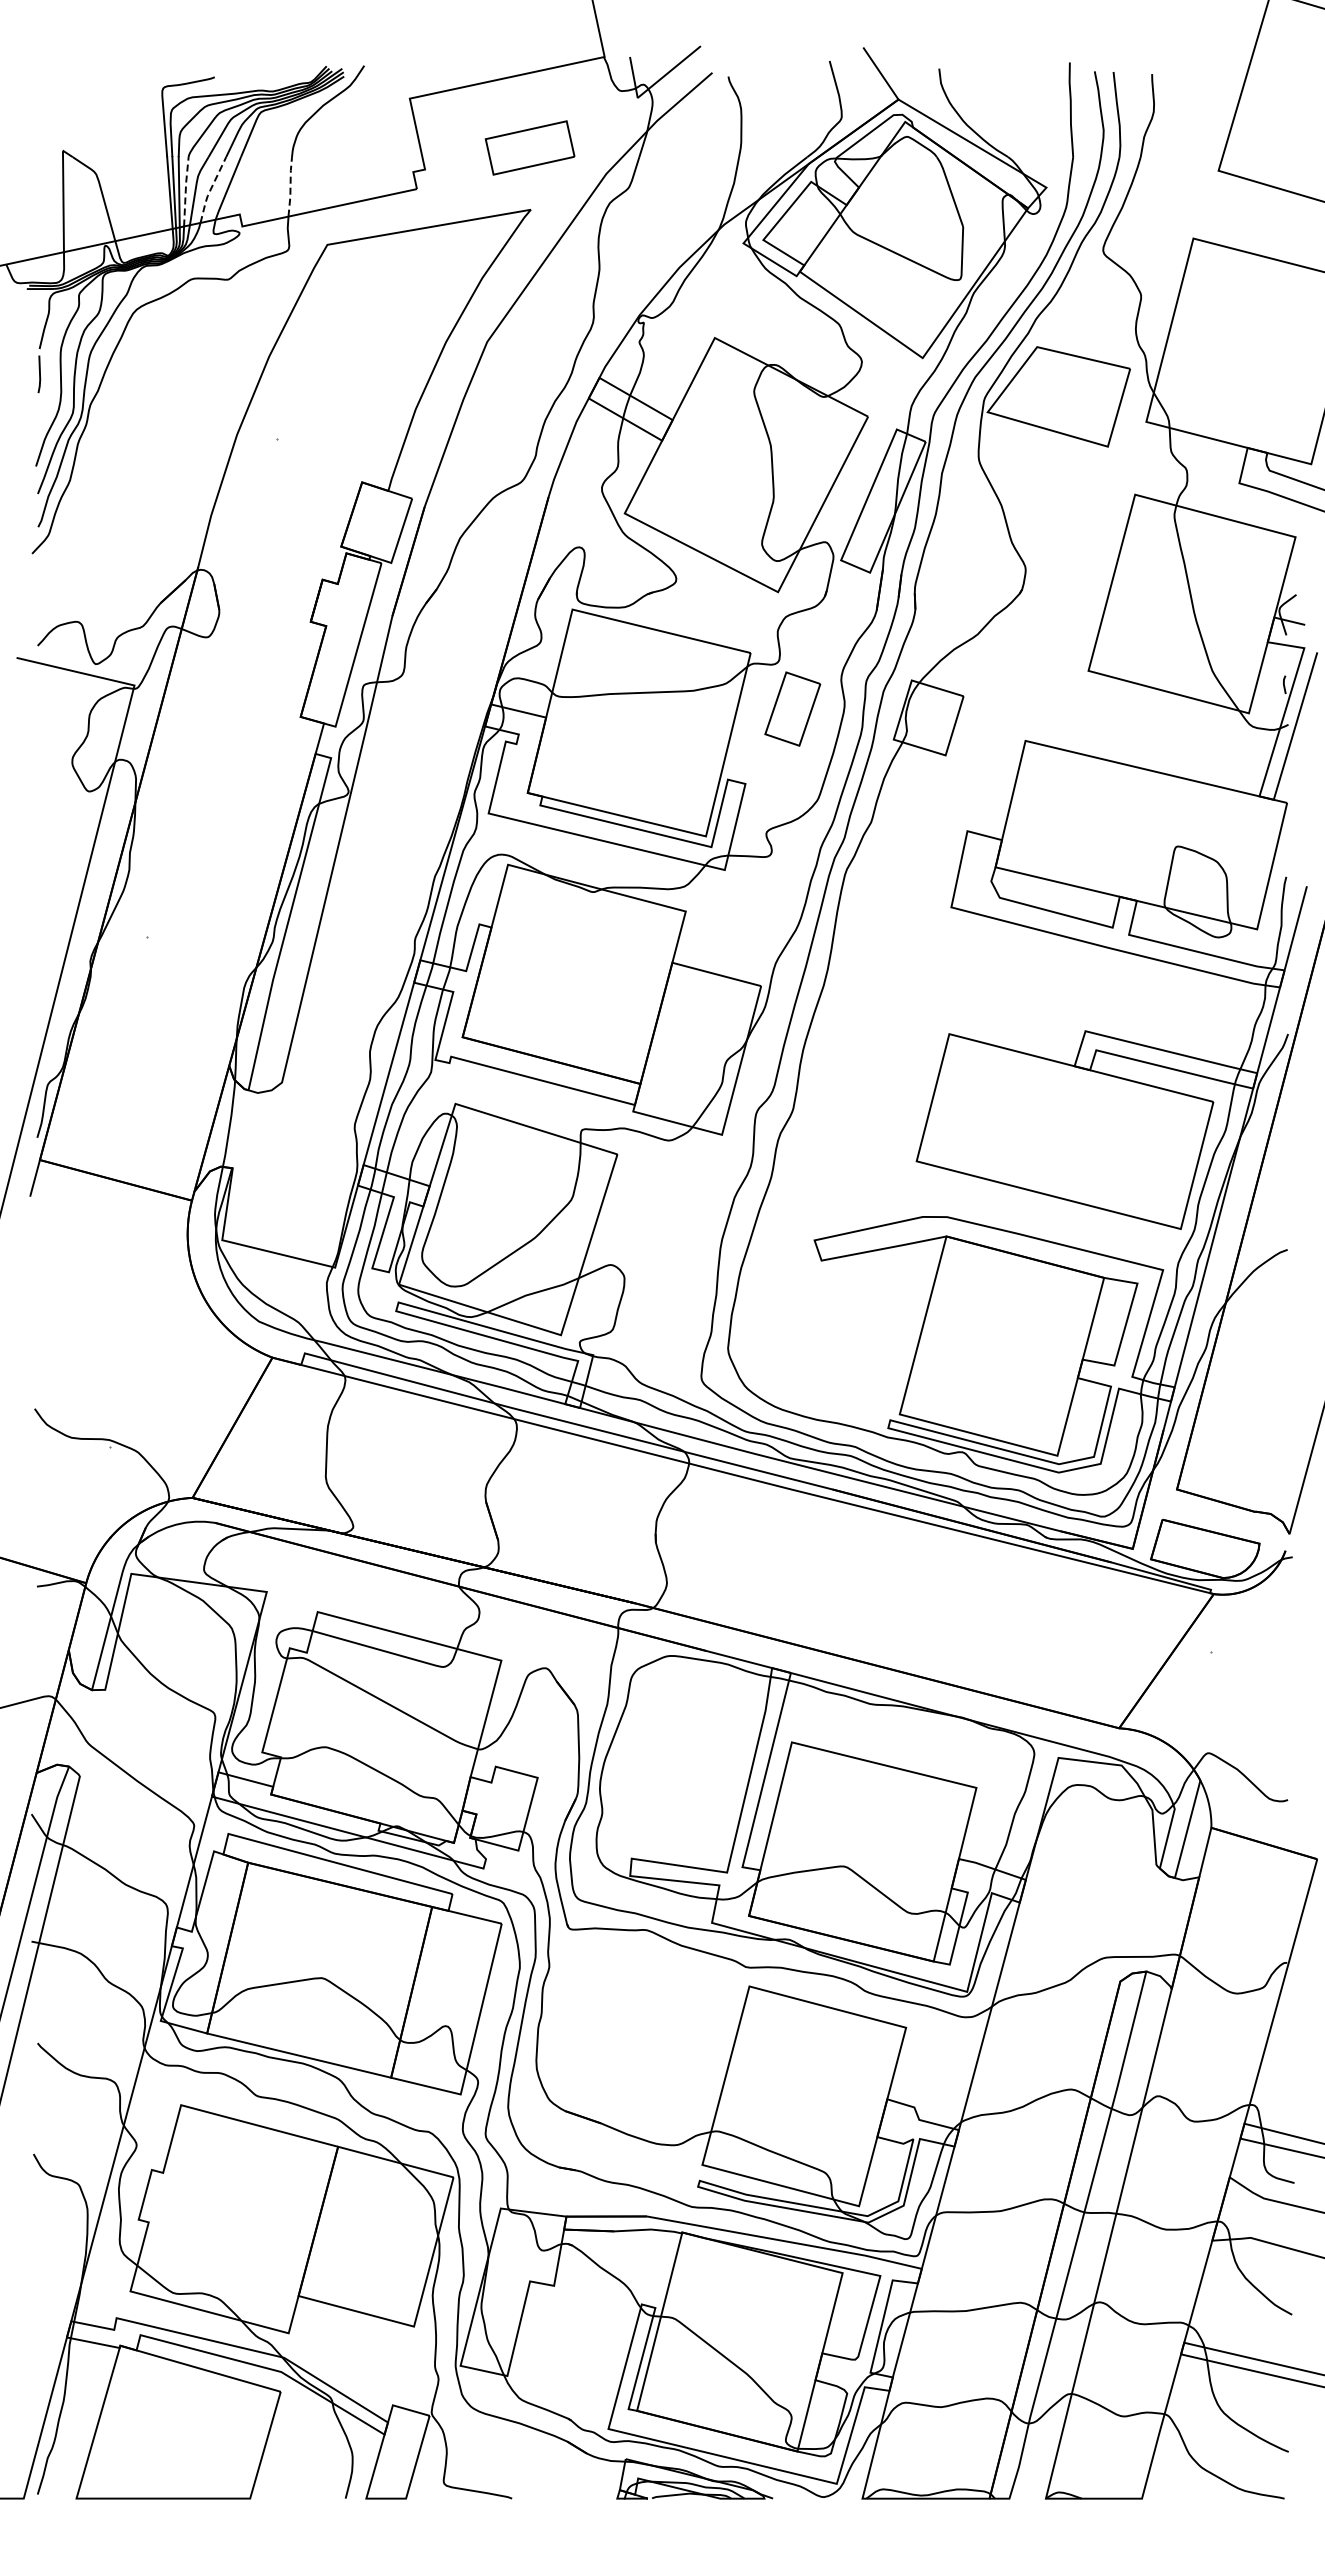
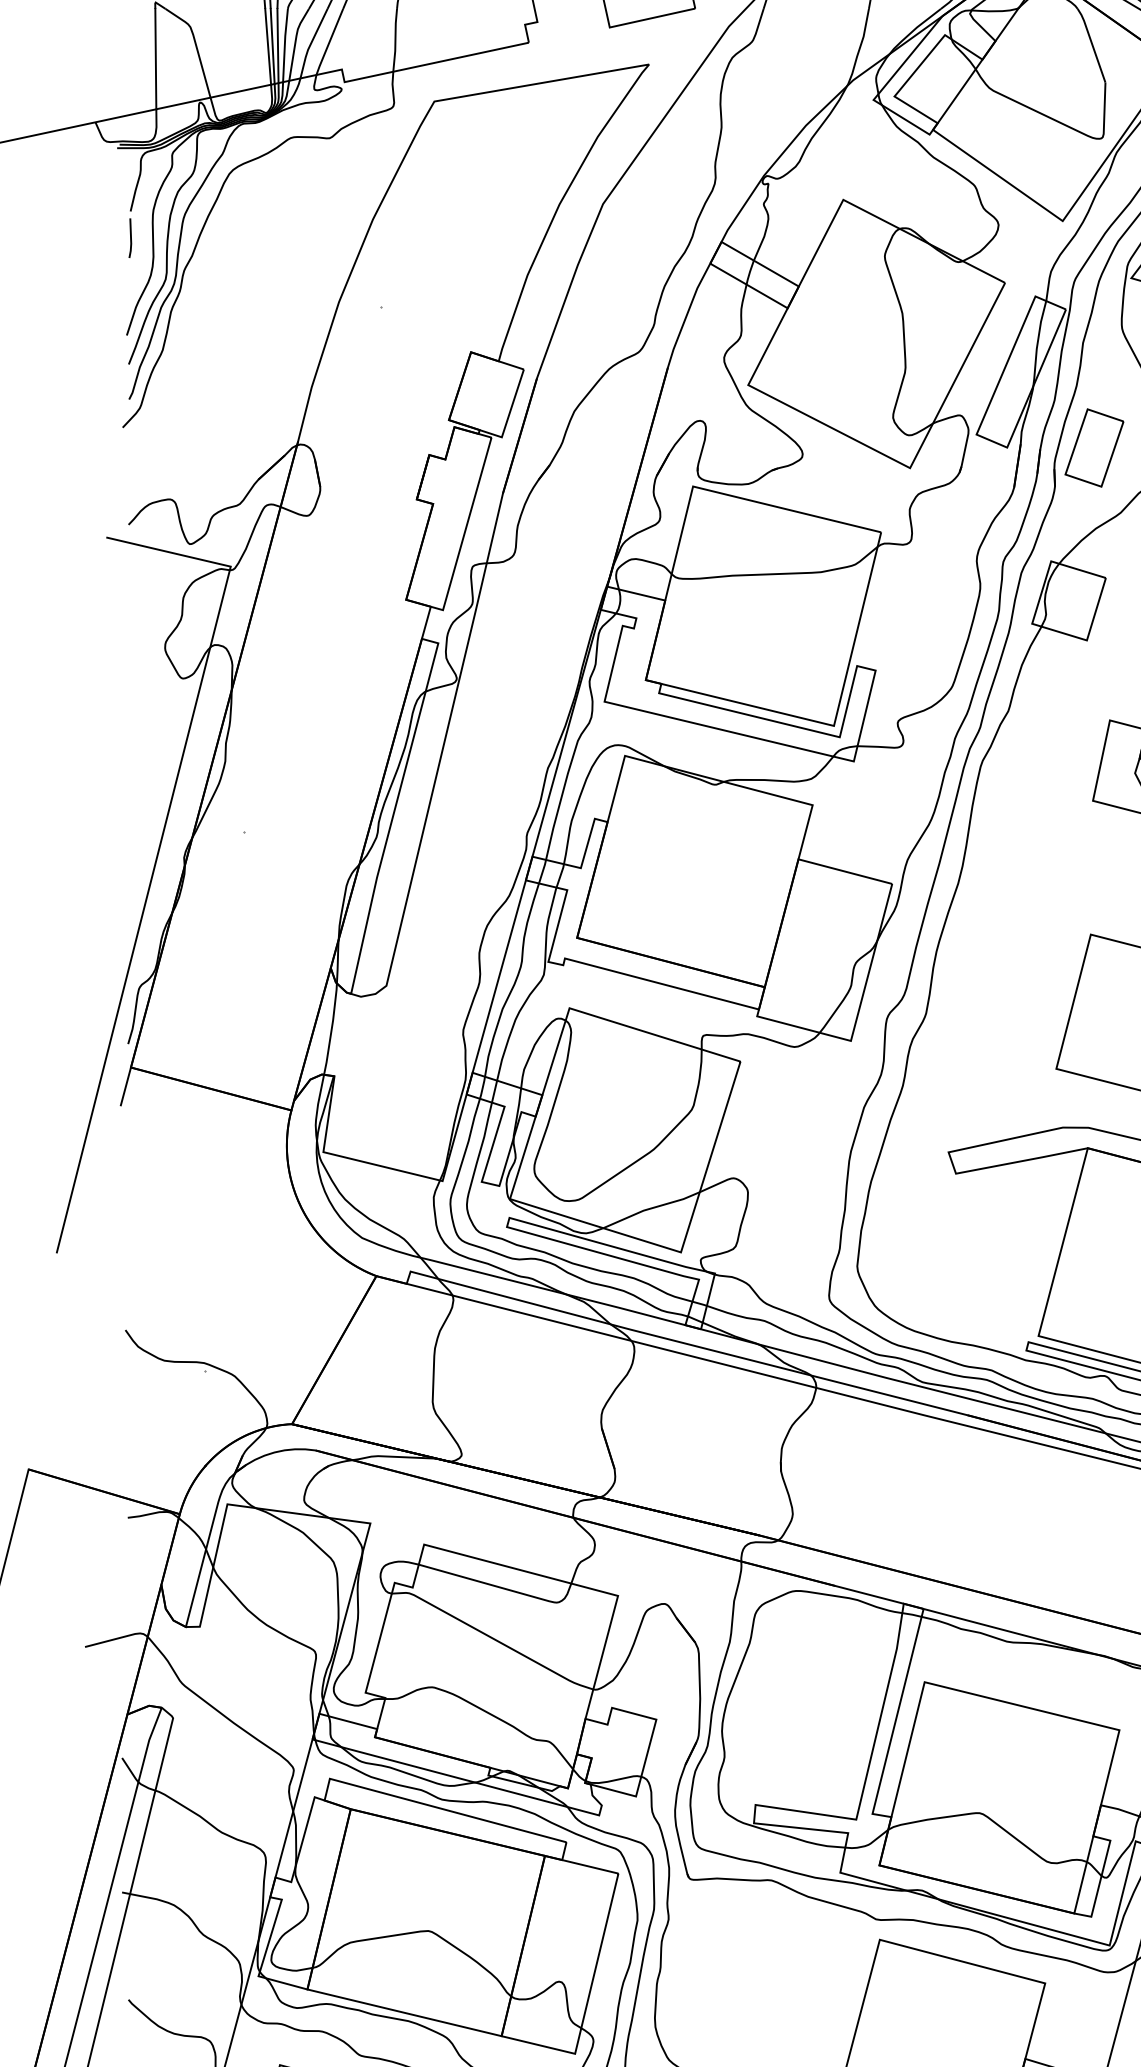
line: (290, 186) -> (395, 39), dashed -> solid
line: (185, 190) -> (284, 44), dashed -> solid
line: (210, 190) -> (310, 44), dashed -> solid
part: (792, 708) -> (1094, 447), moved

